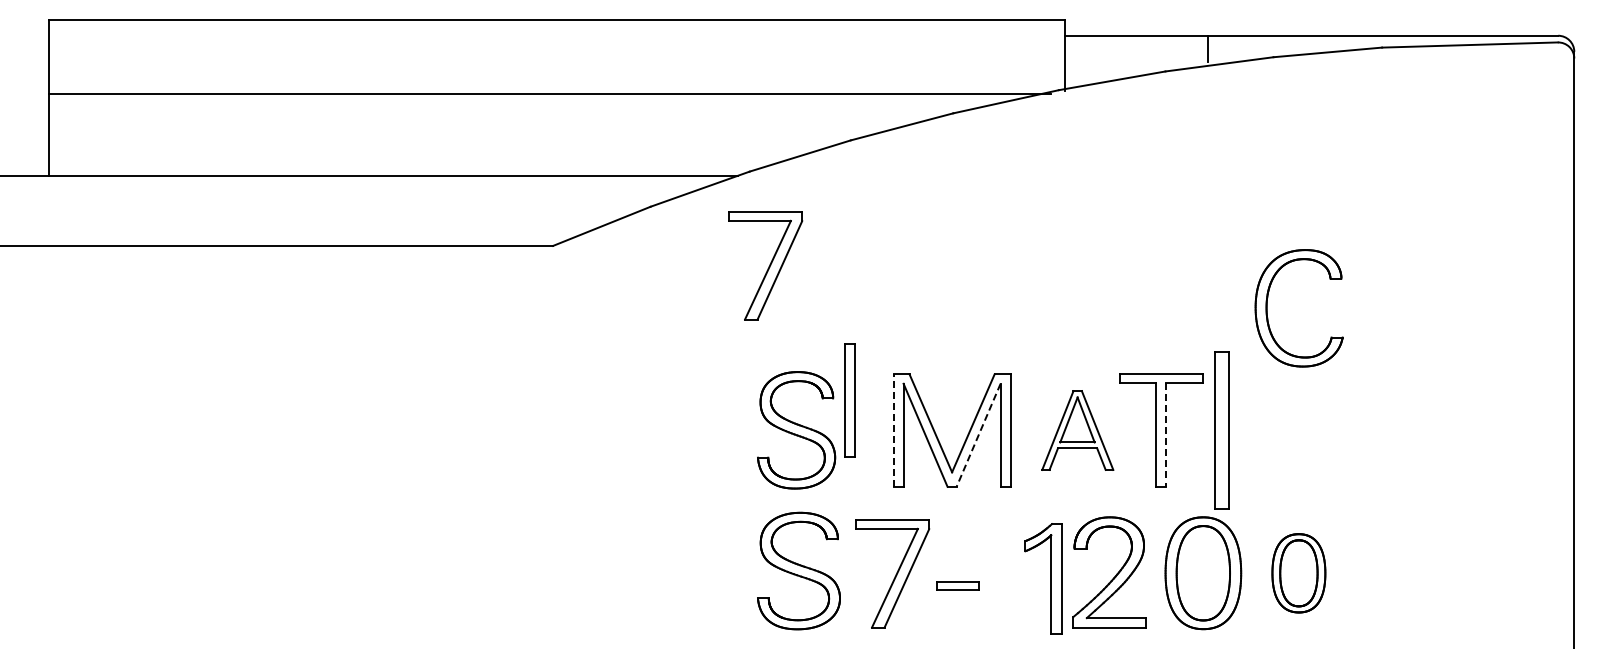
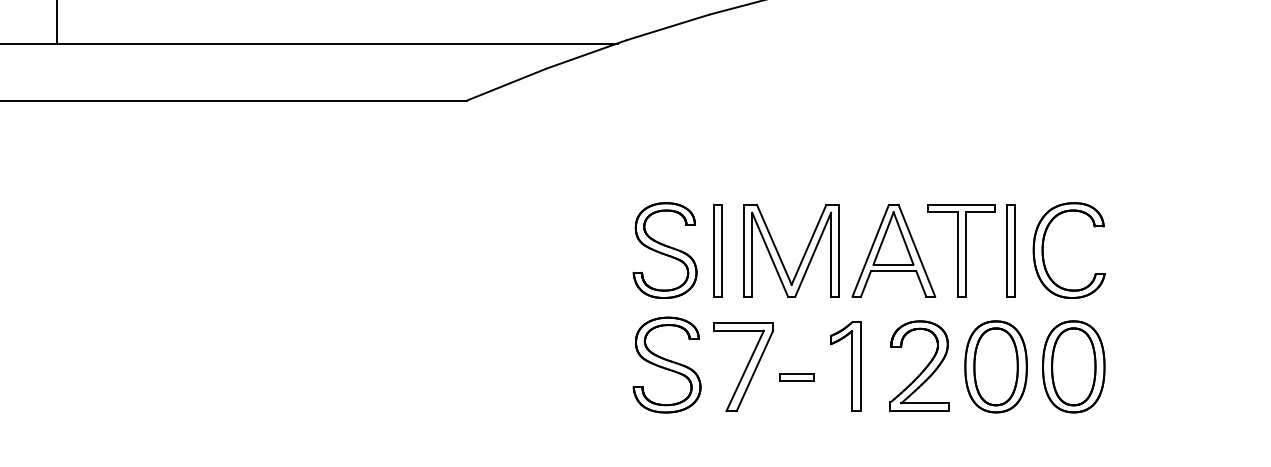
part: (765, 265) -> (639, 116), removed
part: (1267, 308) -> (1043, 250), moved
part: (849, 400) -> (717, 250), moved
line: (893, 430) -> (743, 250), dashed -> solid
part: (1077, 430) -> (893, 250), size x1.43
part: (1221, 430) -> (1010, 250), size x0.71
line: (978, 435) -> (813, 254), dashed -> solid
line: (1166, 435) -> (966, 254), dashed -> solid
part: (1298, 573) -> (1073, 367), size x1.43
part: (1050, 578) -> (851, 366), moved

